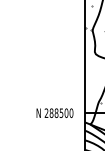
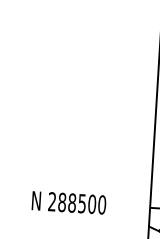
text: (54, 112) -> (68, 201), moved

